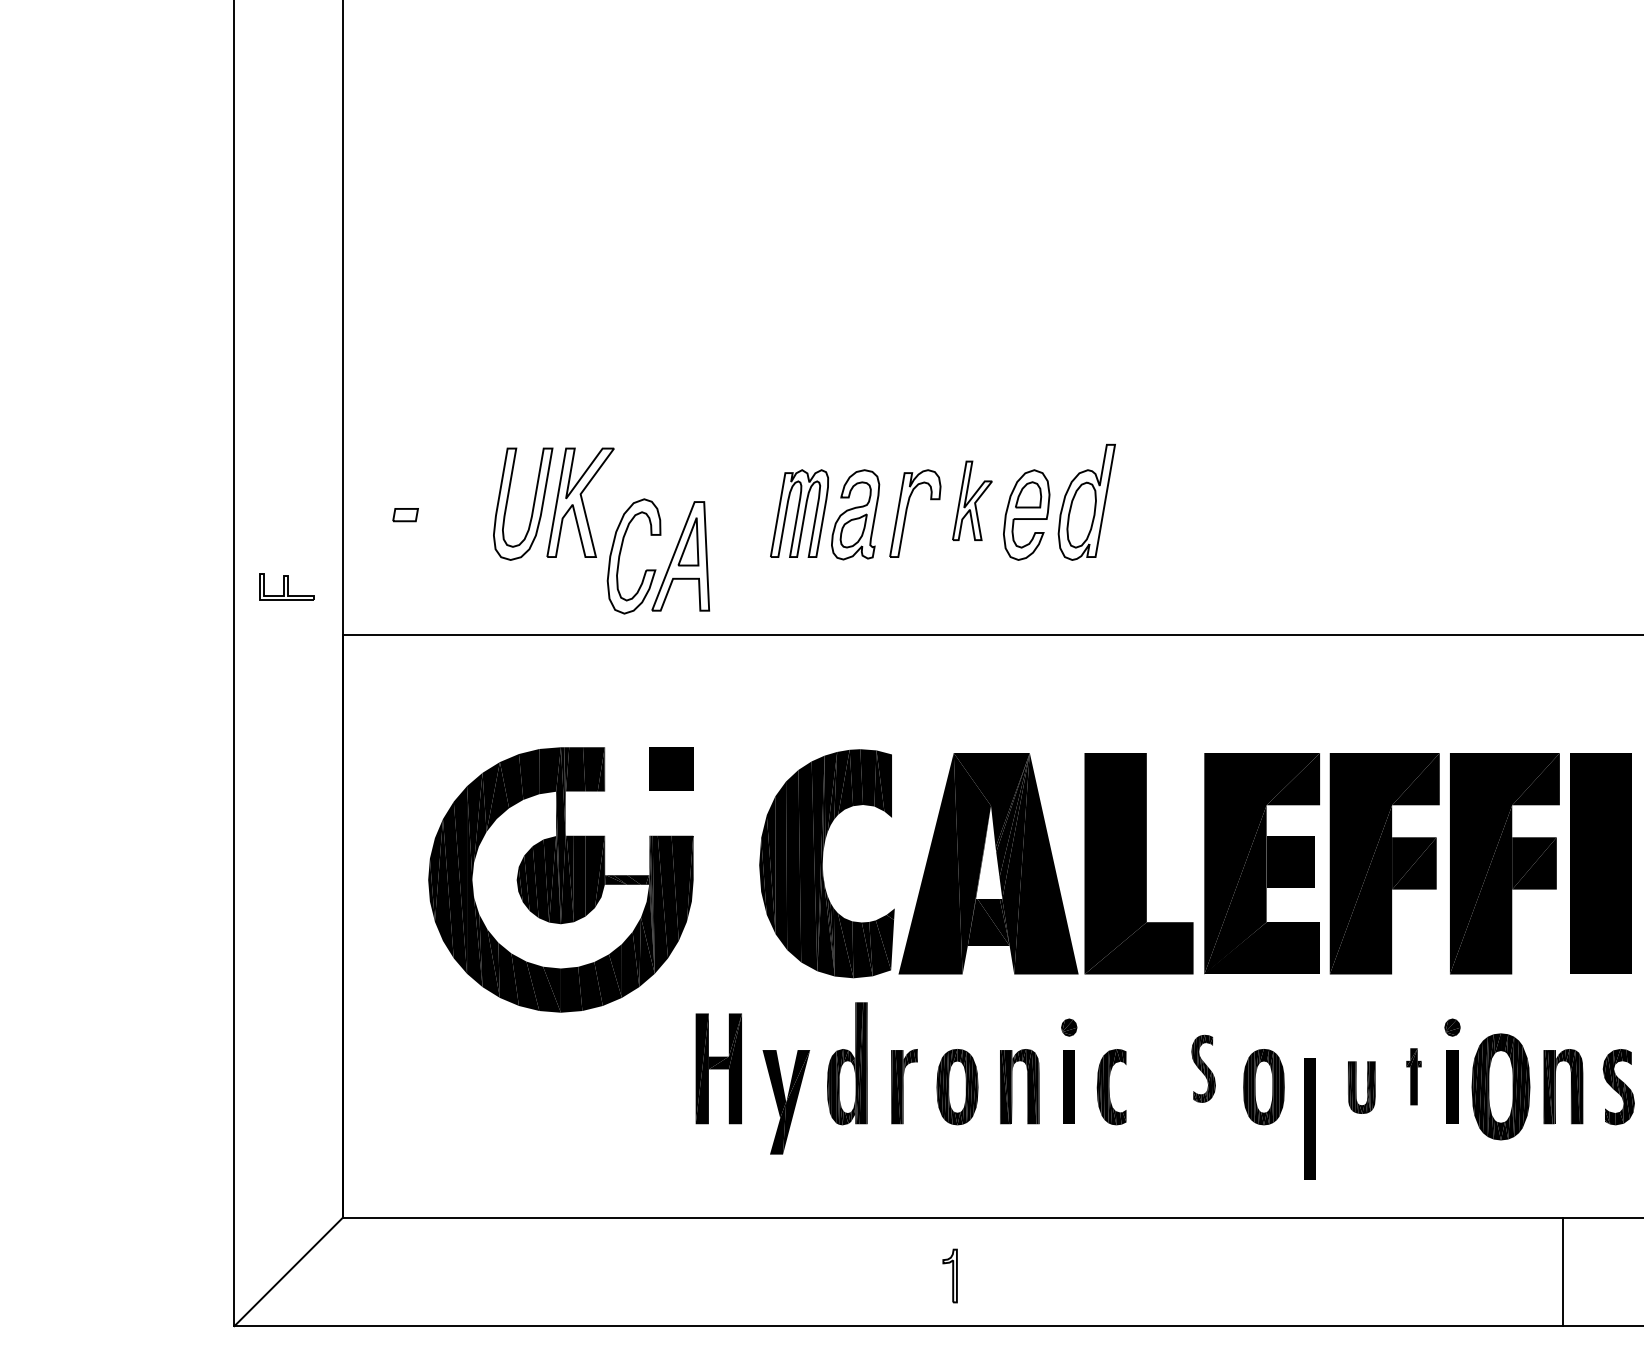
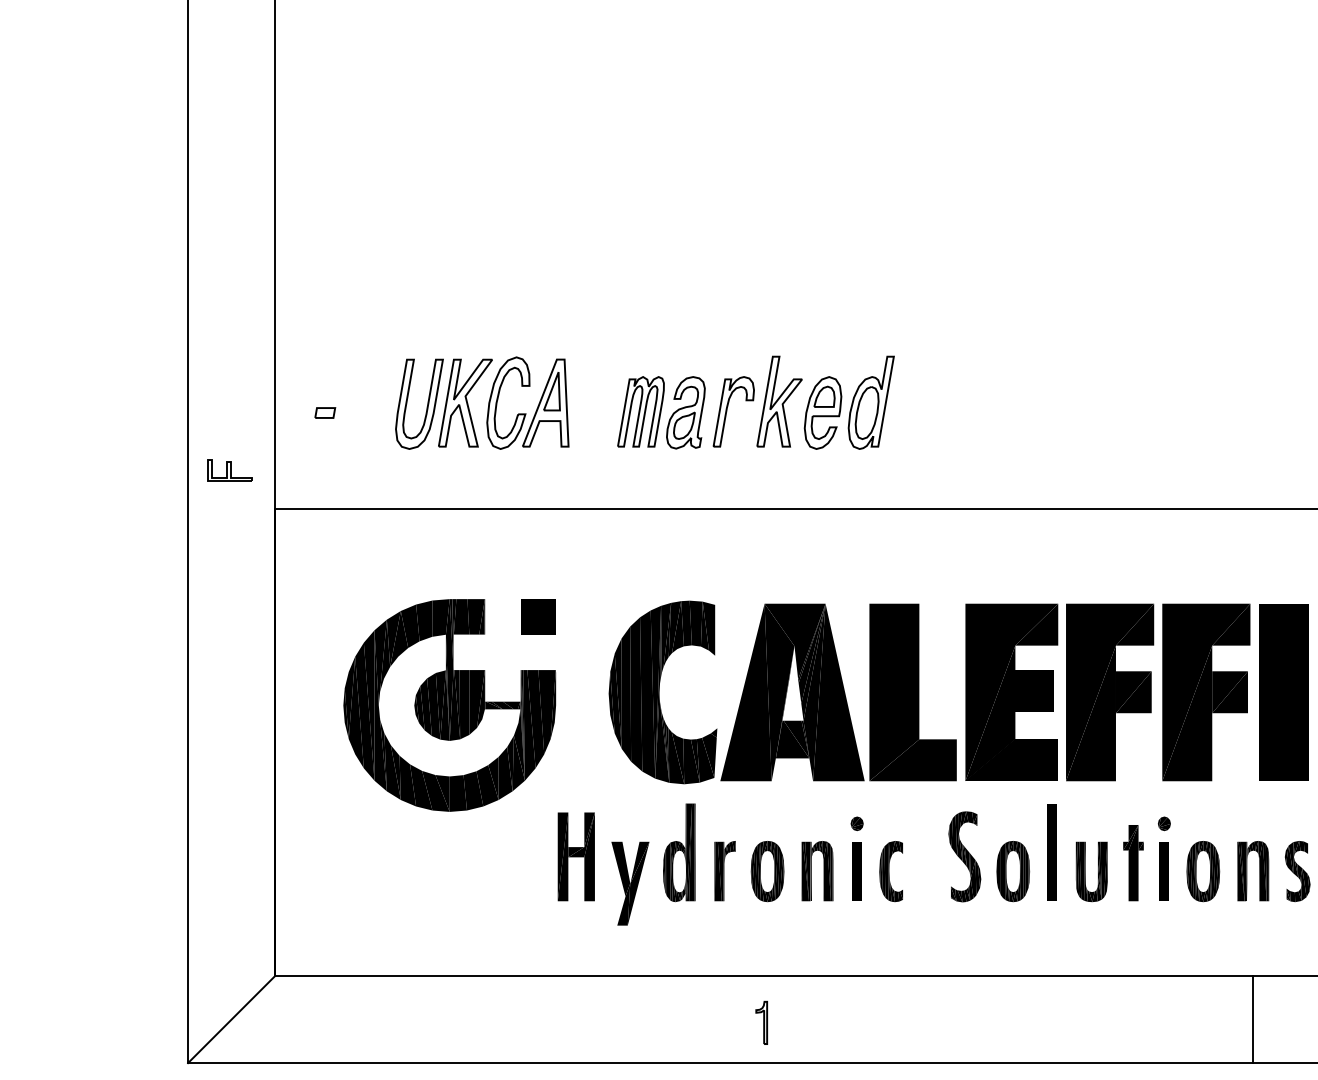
part: (972, 500) -> (779, 401), size x1.43
part: (670, 560) -> (537, 406), moved
part: (1203, 1068) -> (964, 856), size x1.67
part: (1413, 1077) -> (1133, 863), size x1.67
part: (1361, 1087) -> (1091, 871), size x1.43
part: (1501, 1087) -> (1203, 871), size x0.71
part: (1309, 1119) -> (1051, 852), moved

